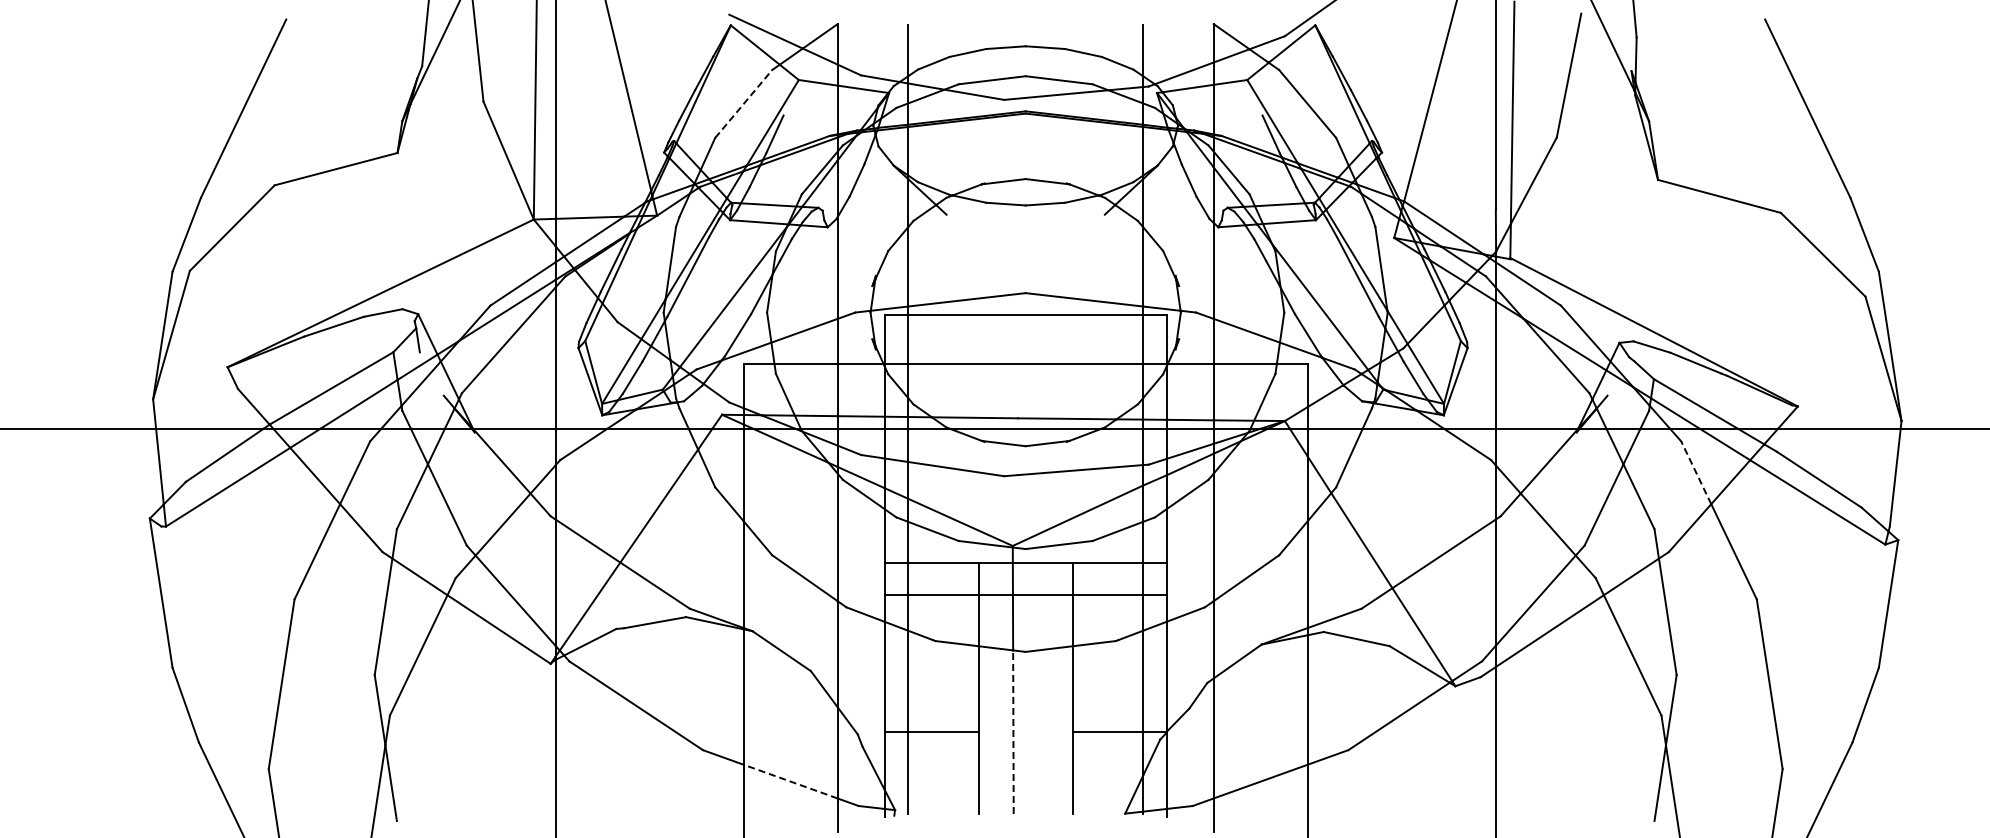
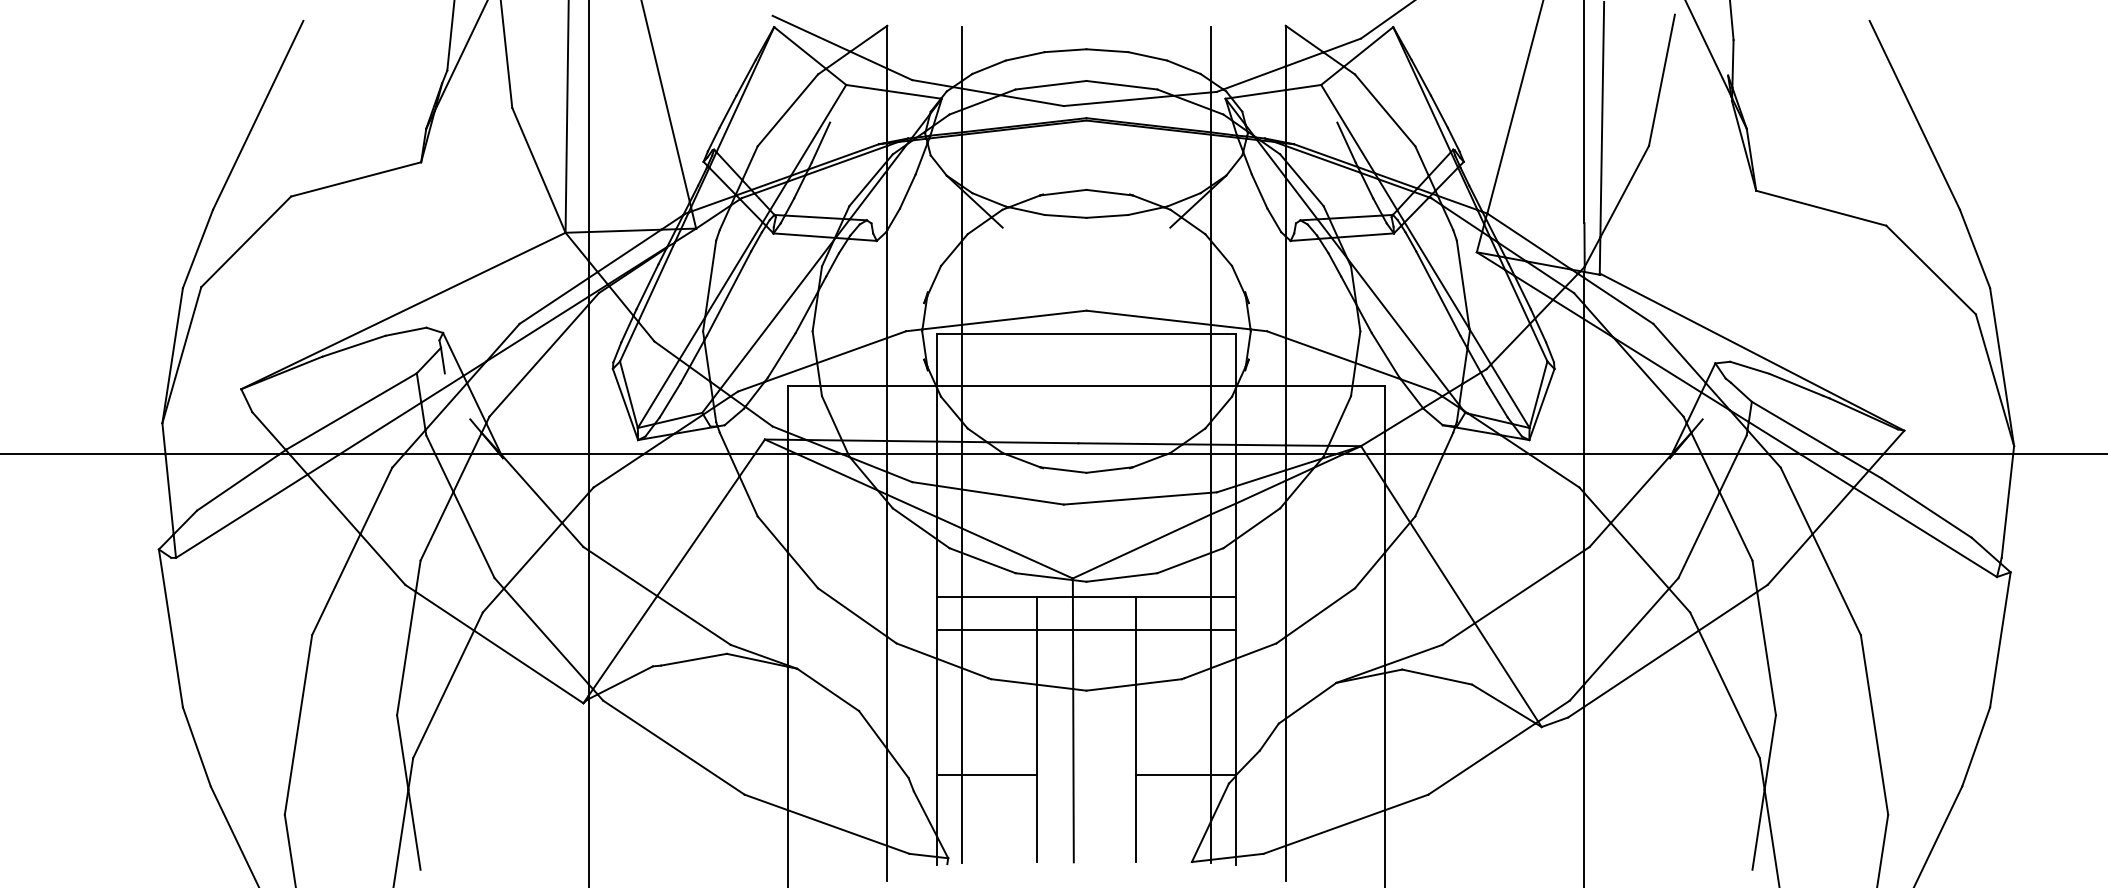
line: (744, 103) -> (788, 109), dashed -> solid
line: (1696, 472) -> (1796, 500), dashed -> solid
line: (1013, 732) -> (1073, 776), dashed -> solid
line: (790, 781) -> (837, 827), dashed -> solid

